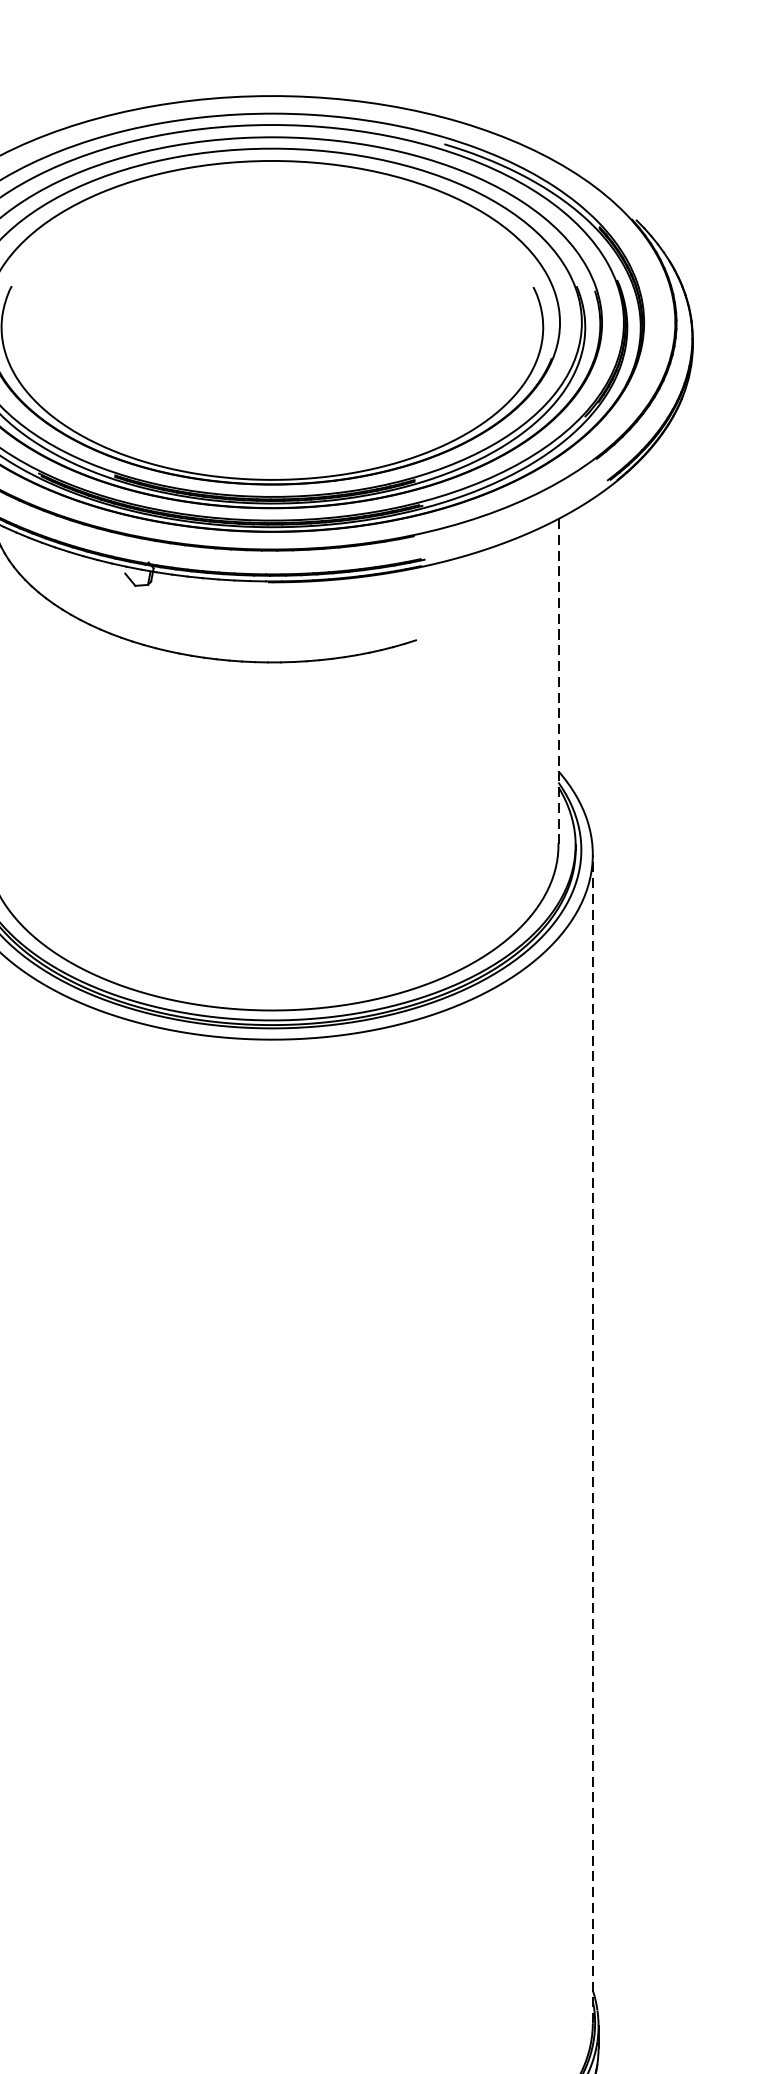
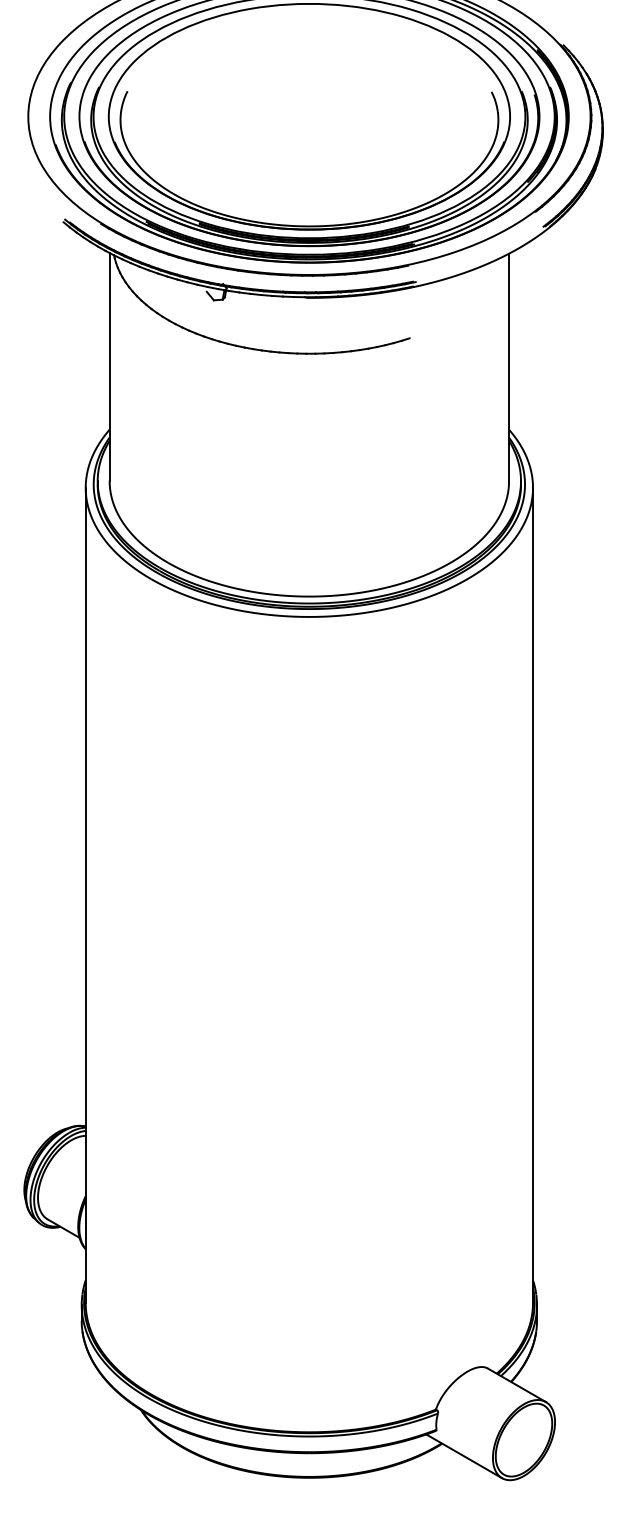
line: (559, 682) -> (509, 367), dashed -> solid
line: (593, 1438) -> (533, 895), dashed -> solid

